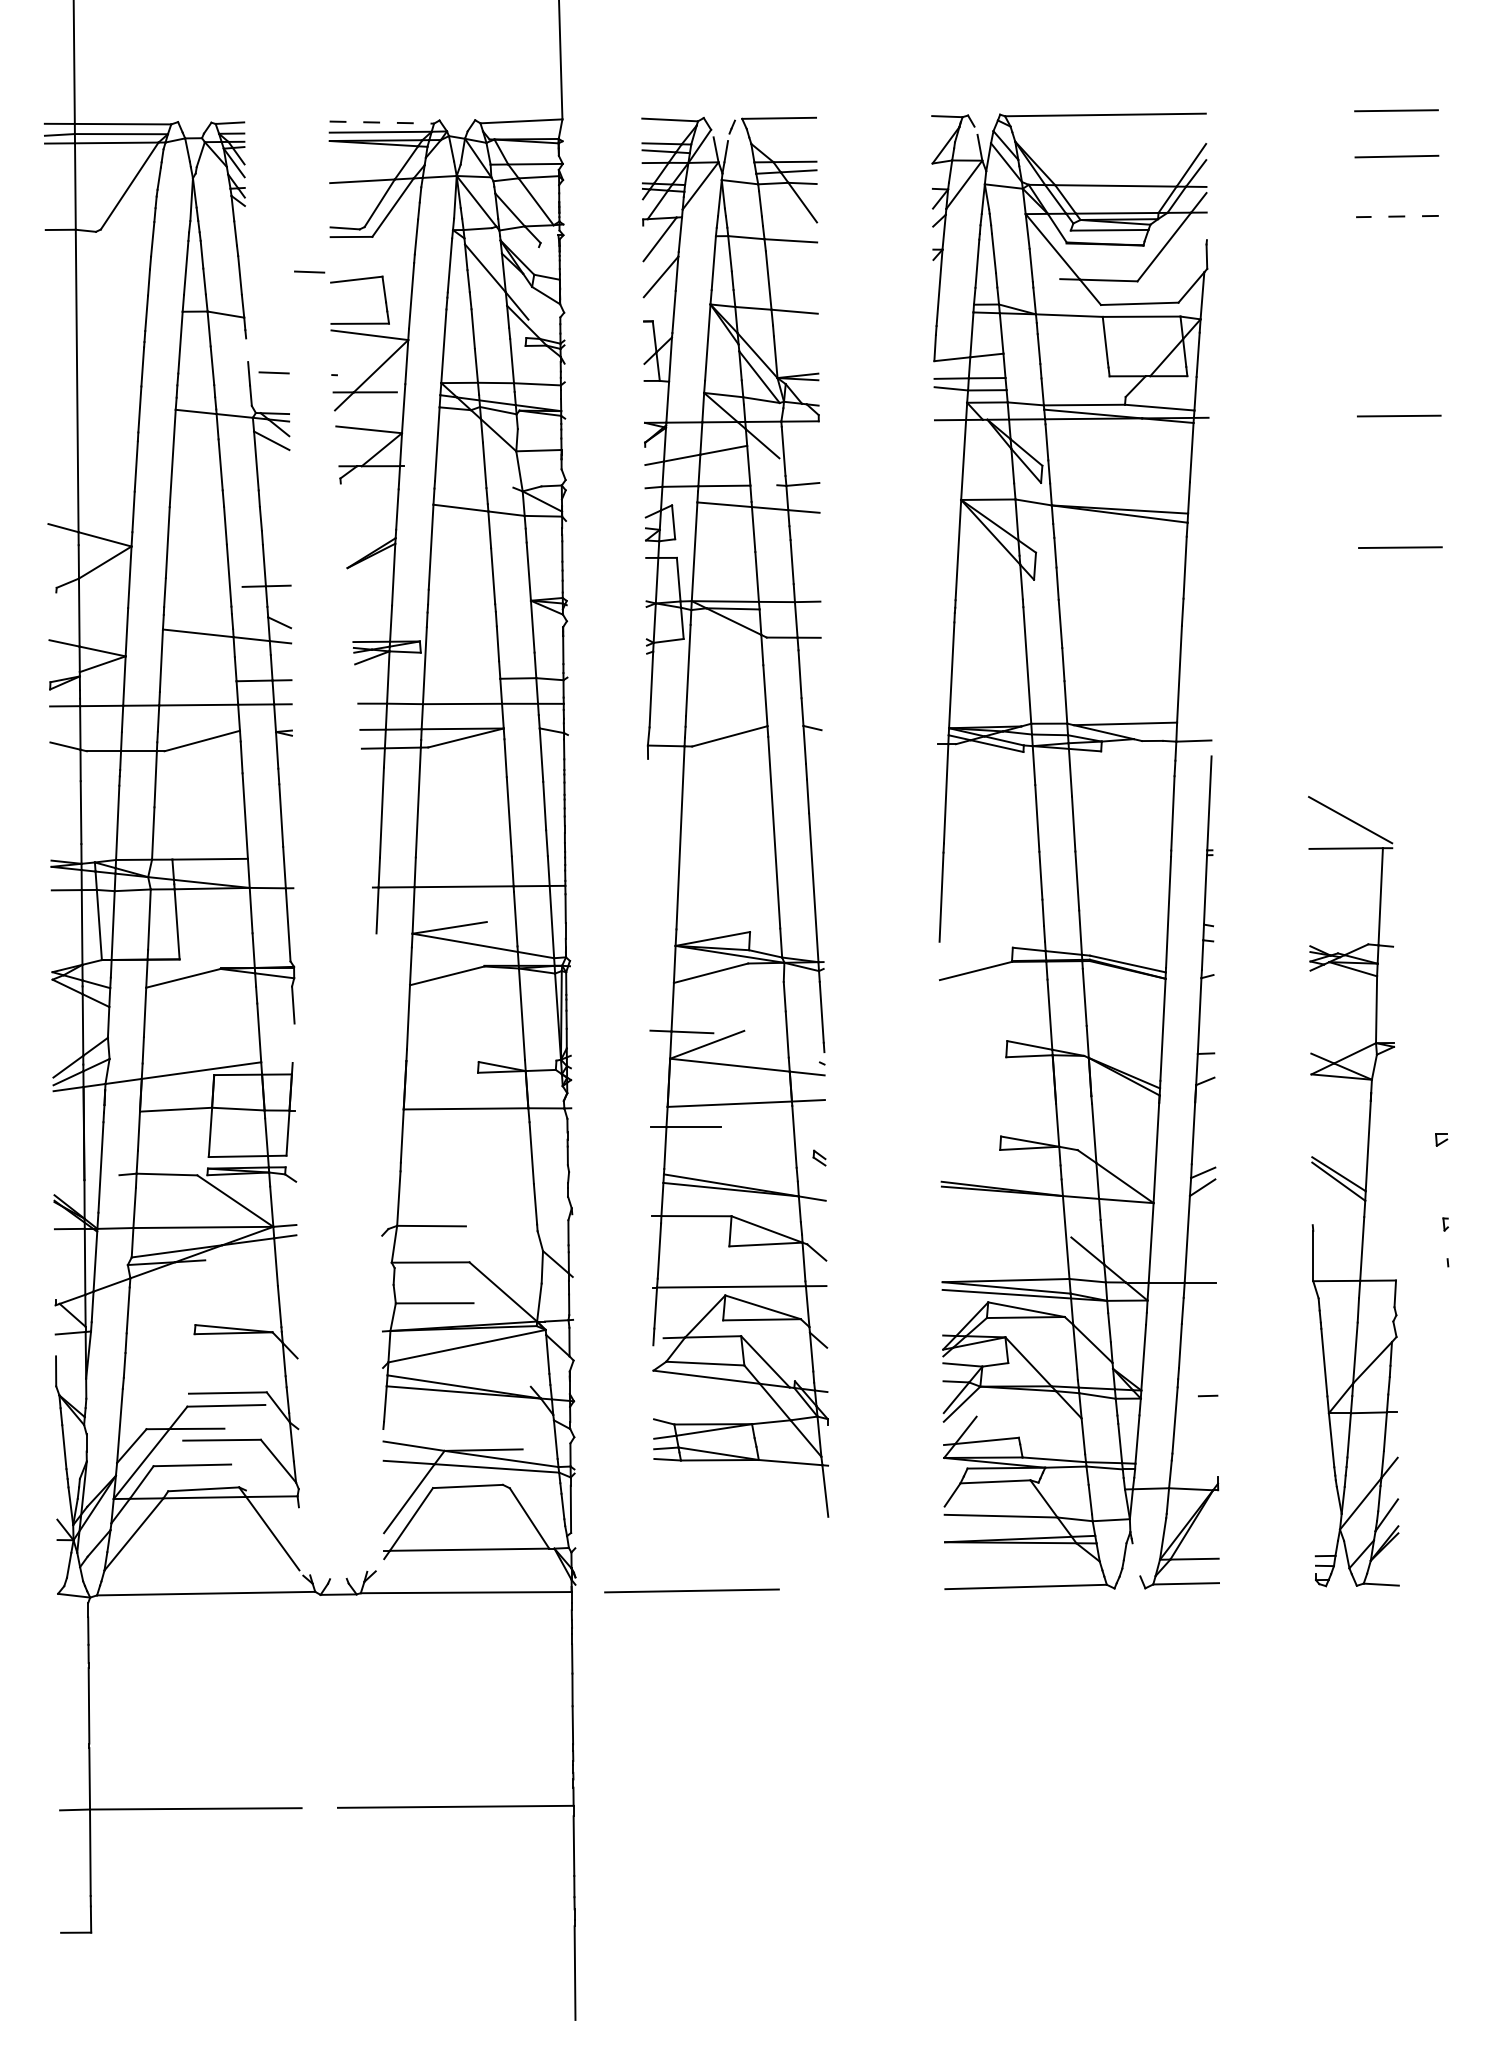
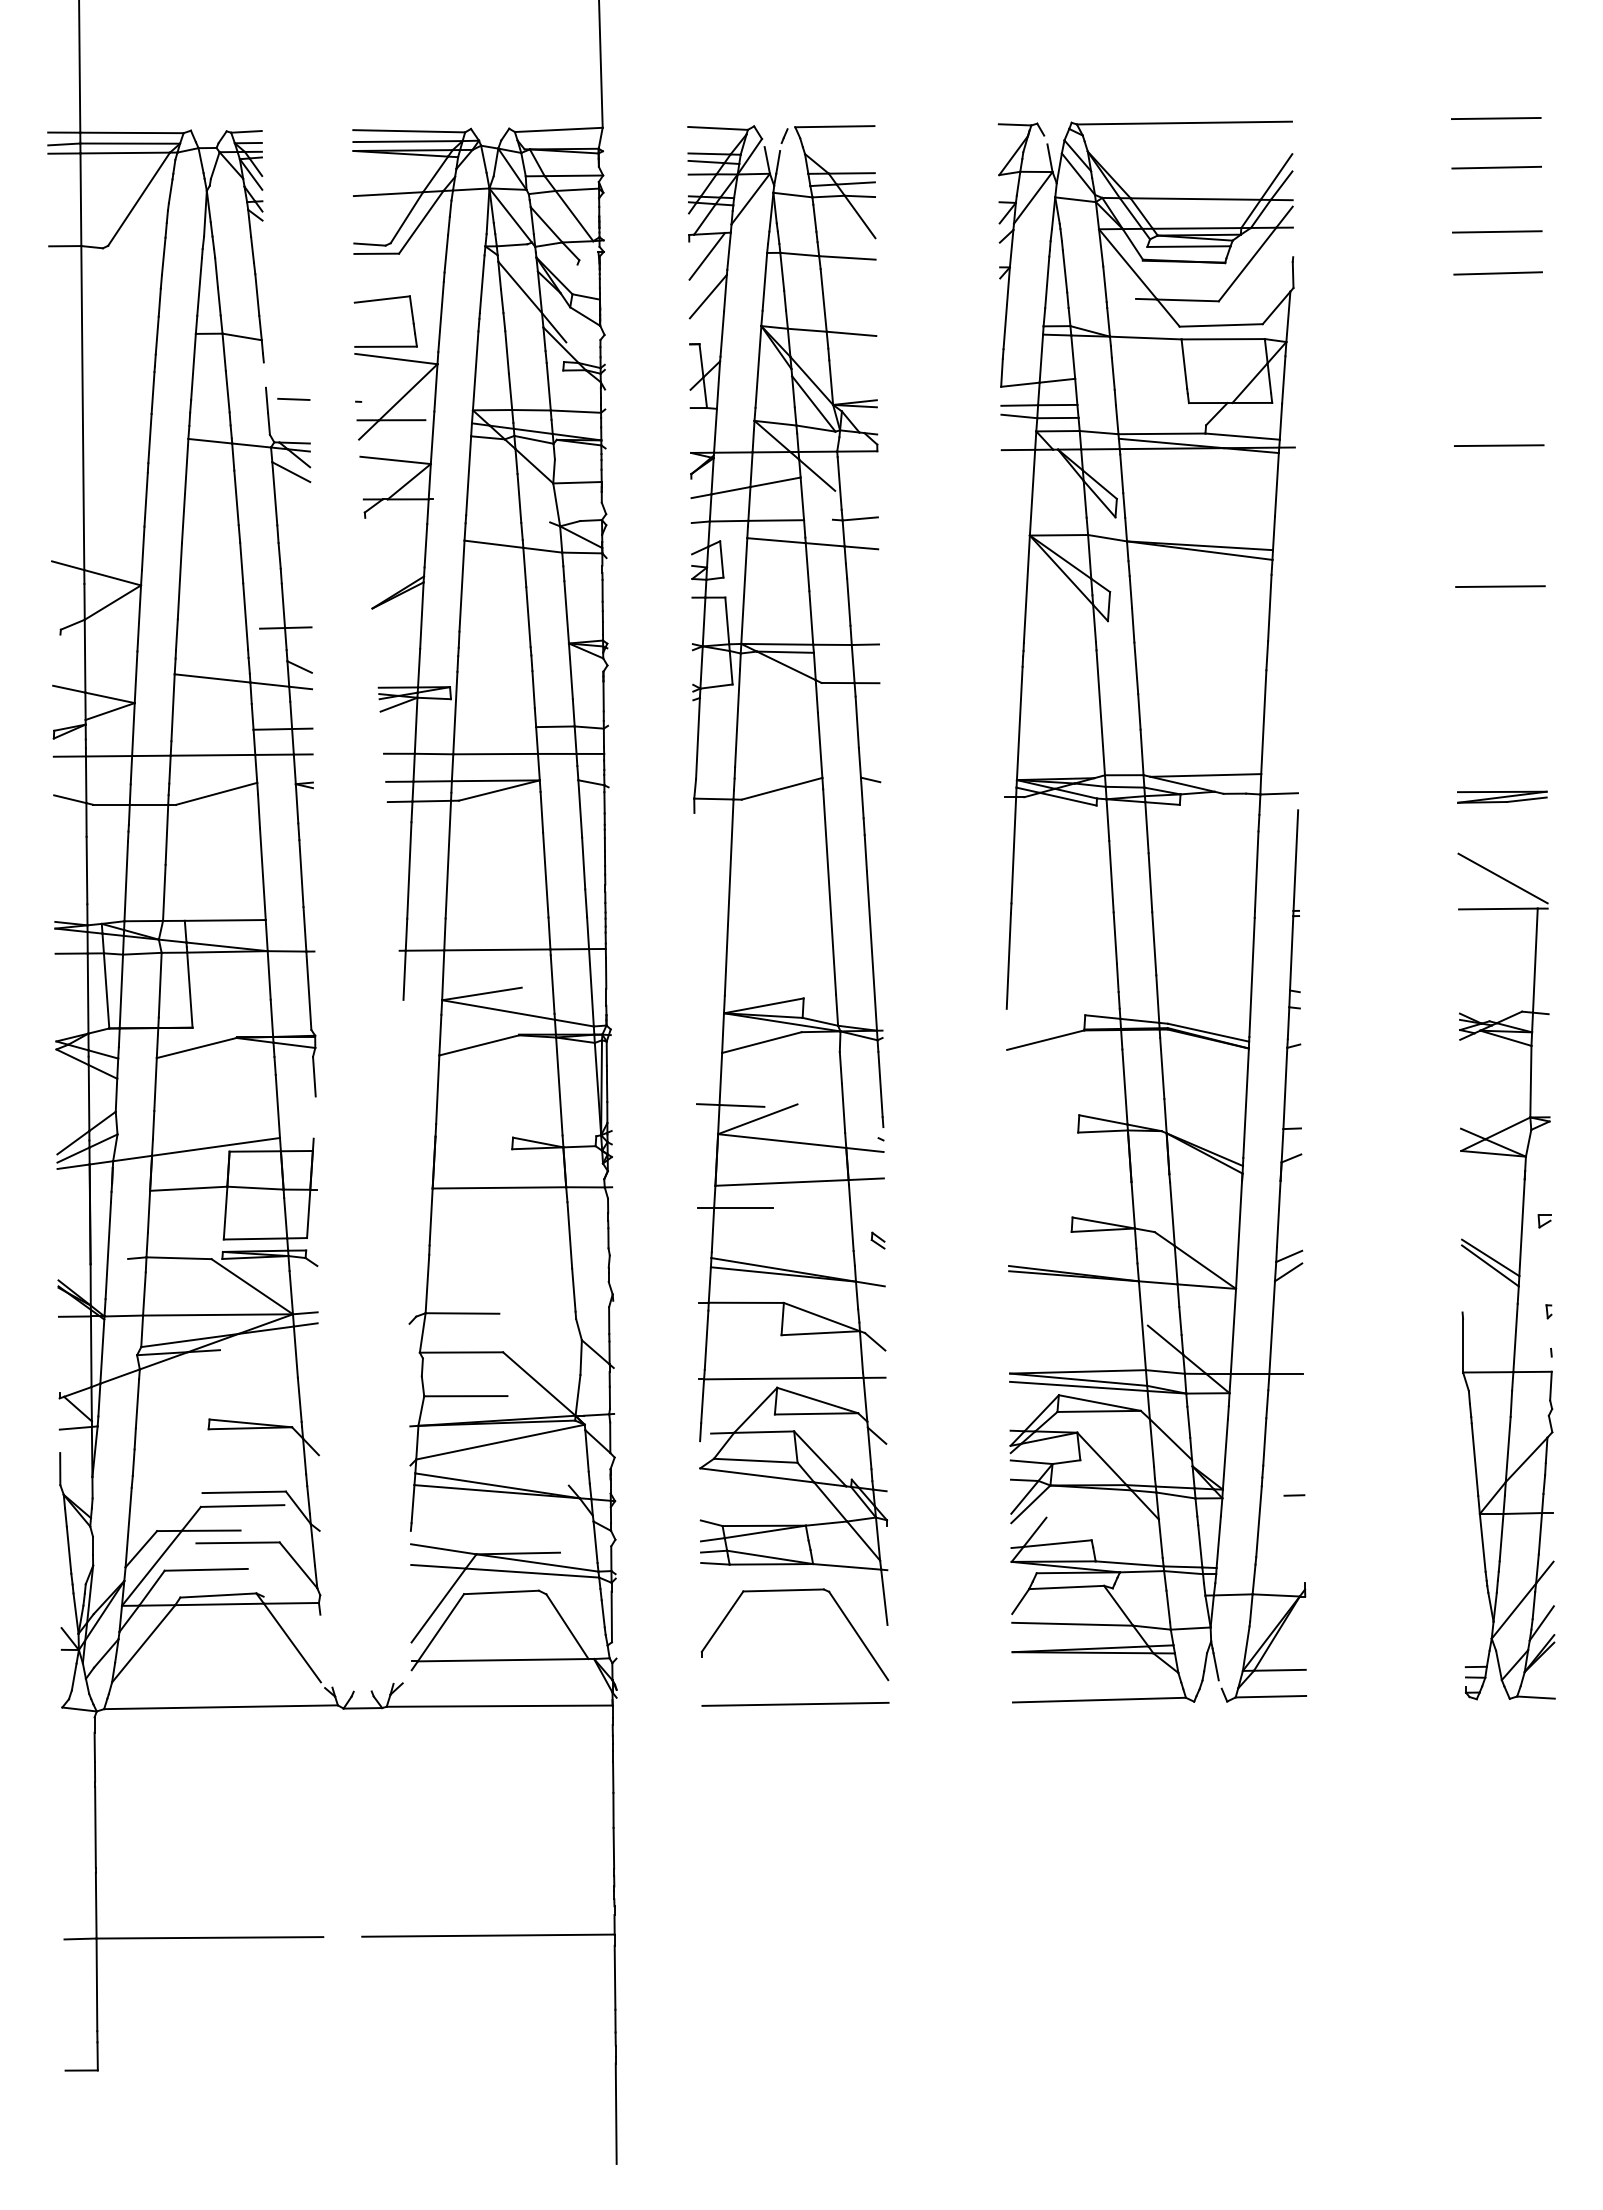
line: (382, 122) -> (409, 131), dashed -> solid
line: (1396, 216) -> (1496, 231), dashed -> solid
line: (1397, 255) -> (1497, 273), added
line: (309, 271) -> (331, 290), removed
part: (1402, 743) -> (1502, 796), added
part: (1353, 1191) -> (1506, 1276), moved
part: (742, 1485) -> (795, 1591), added
line: (1134, 1555) -> (1215, 1666), added
line: (691, 1590) -> (795, 1703), moved

